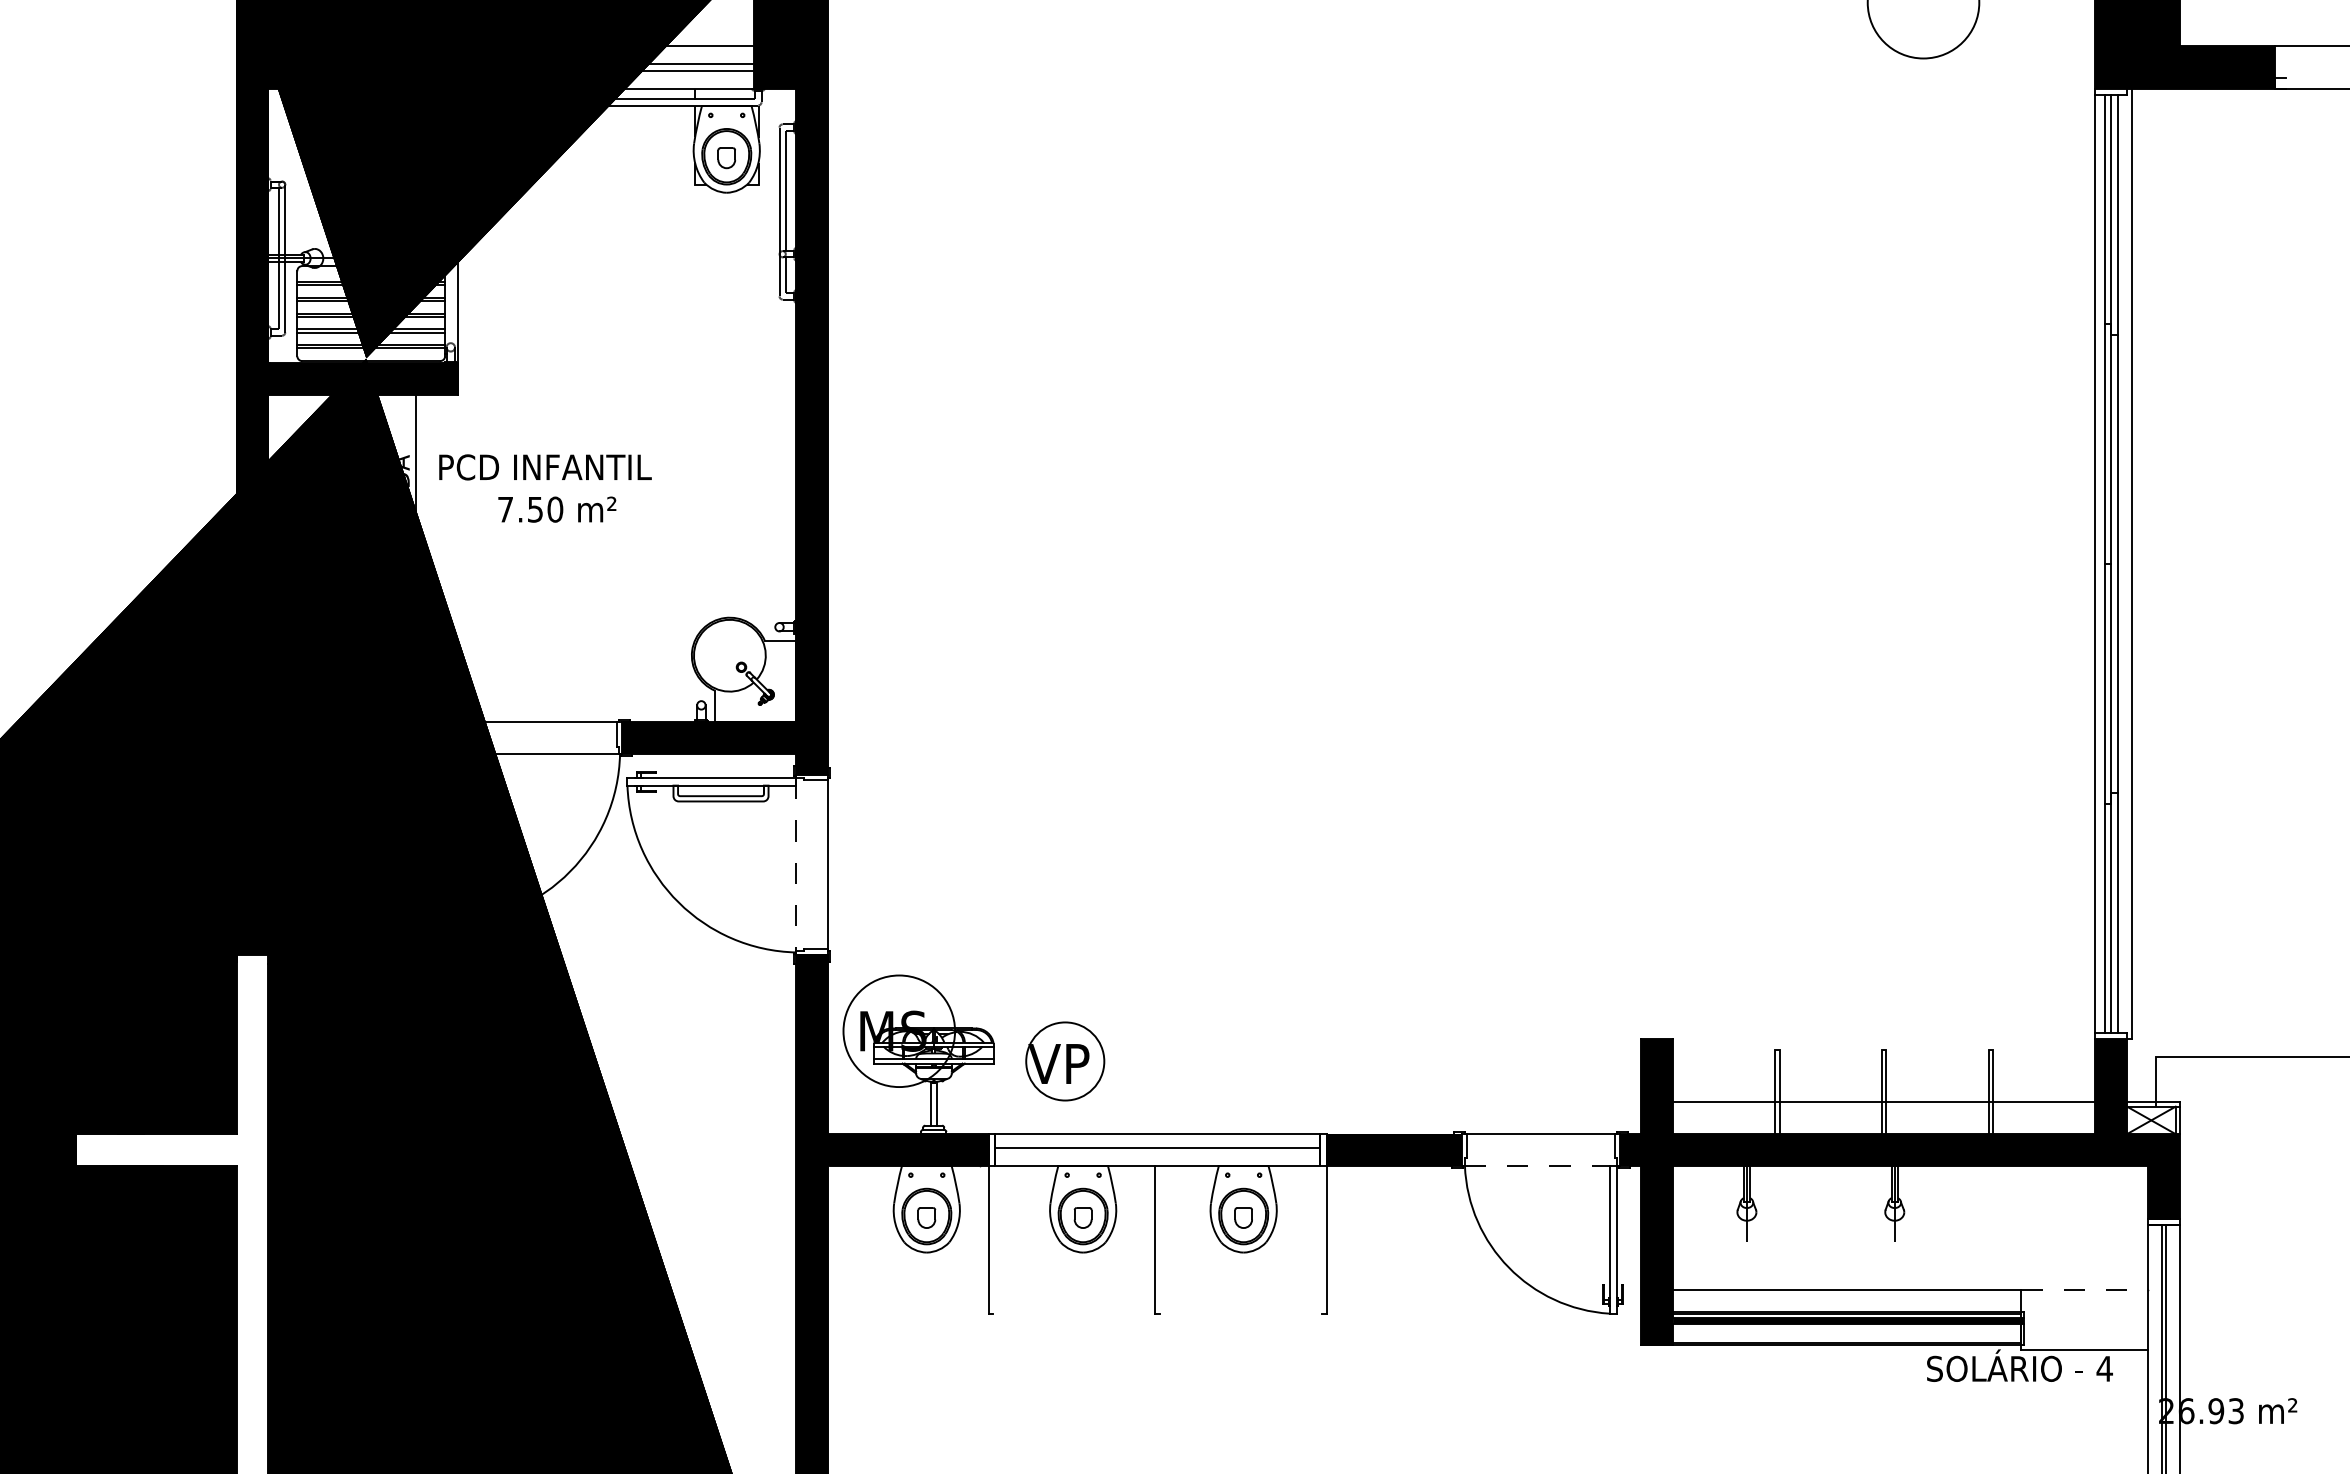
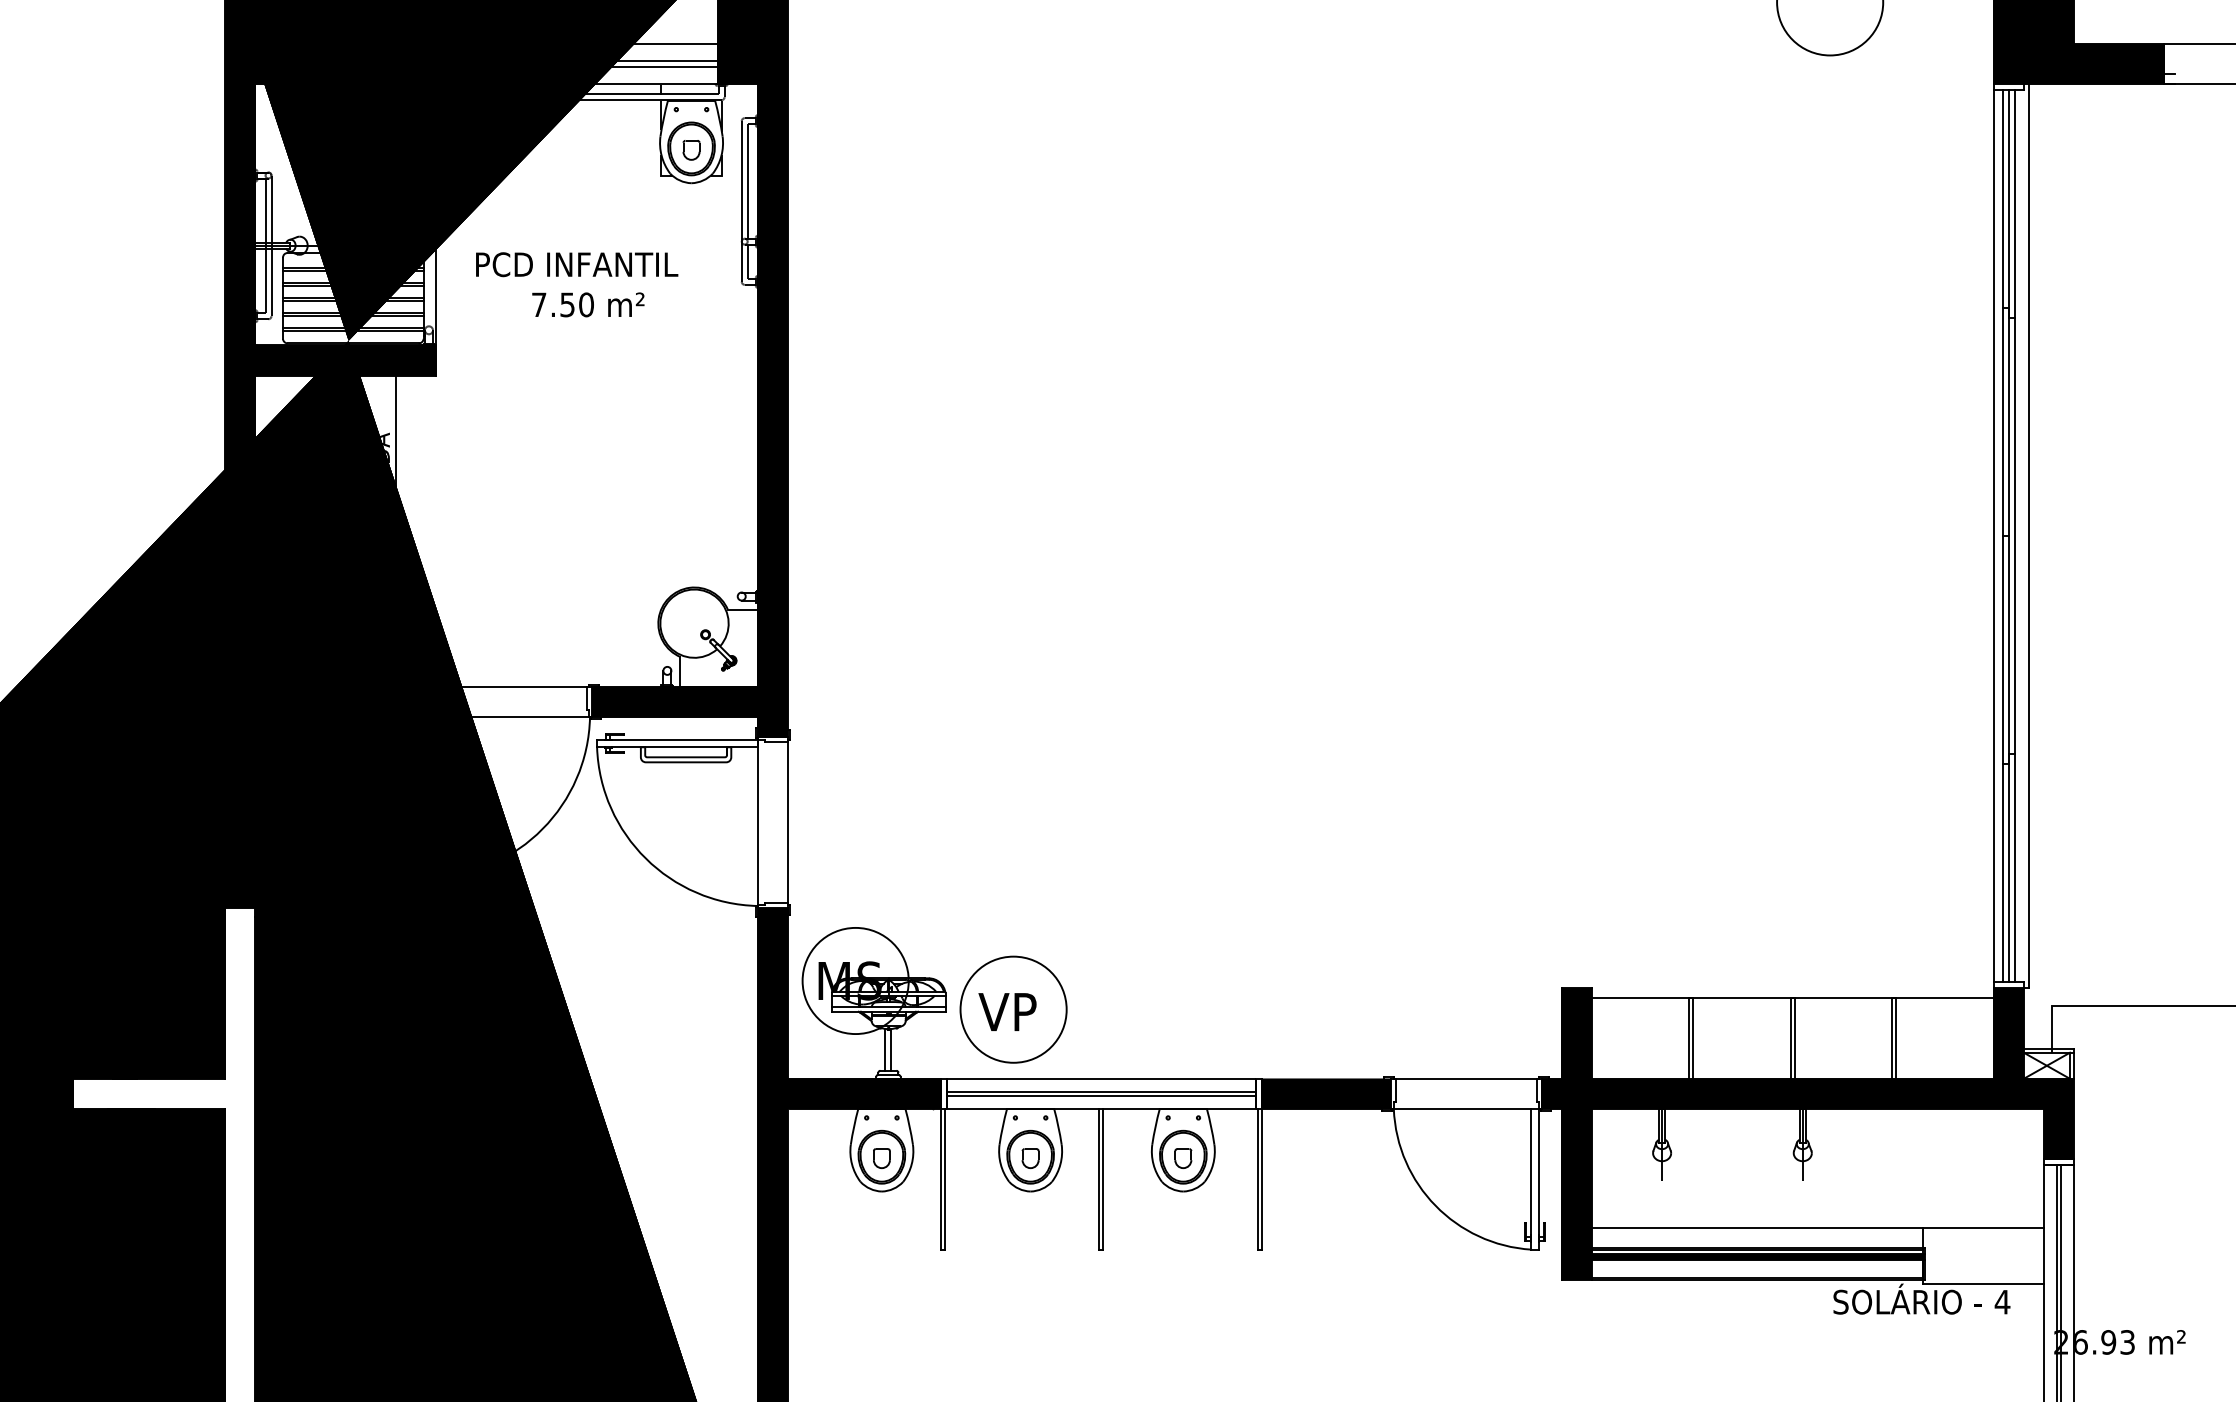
text: (545, 488) -> (577, 284), moved
line: (796, 864) -> (757, 822), dashed -> solid
circle: (1065, 1061) -> (1013, 1009), size x1.43
line: (1883, 1101) -> (1792, 998), moved
line: (1157, 1152) -> (1101, 1096), added
line: (1537, 1165) -> (1462, 1108), dashed -> solid
line: (992, 1239) -> (944, 1179), added
line: (1159, 1239) -> (1103, 1179), added
line: (1322, 1239) -> (1258, 1179), added
line: (2085, 1290) -> (1984, 1227), dashed -> solid

